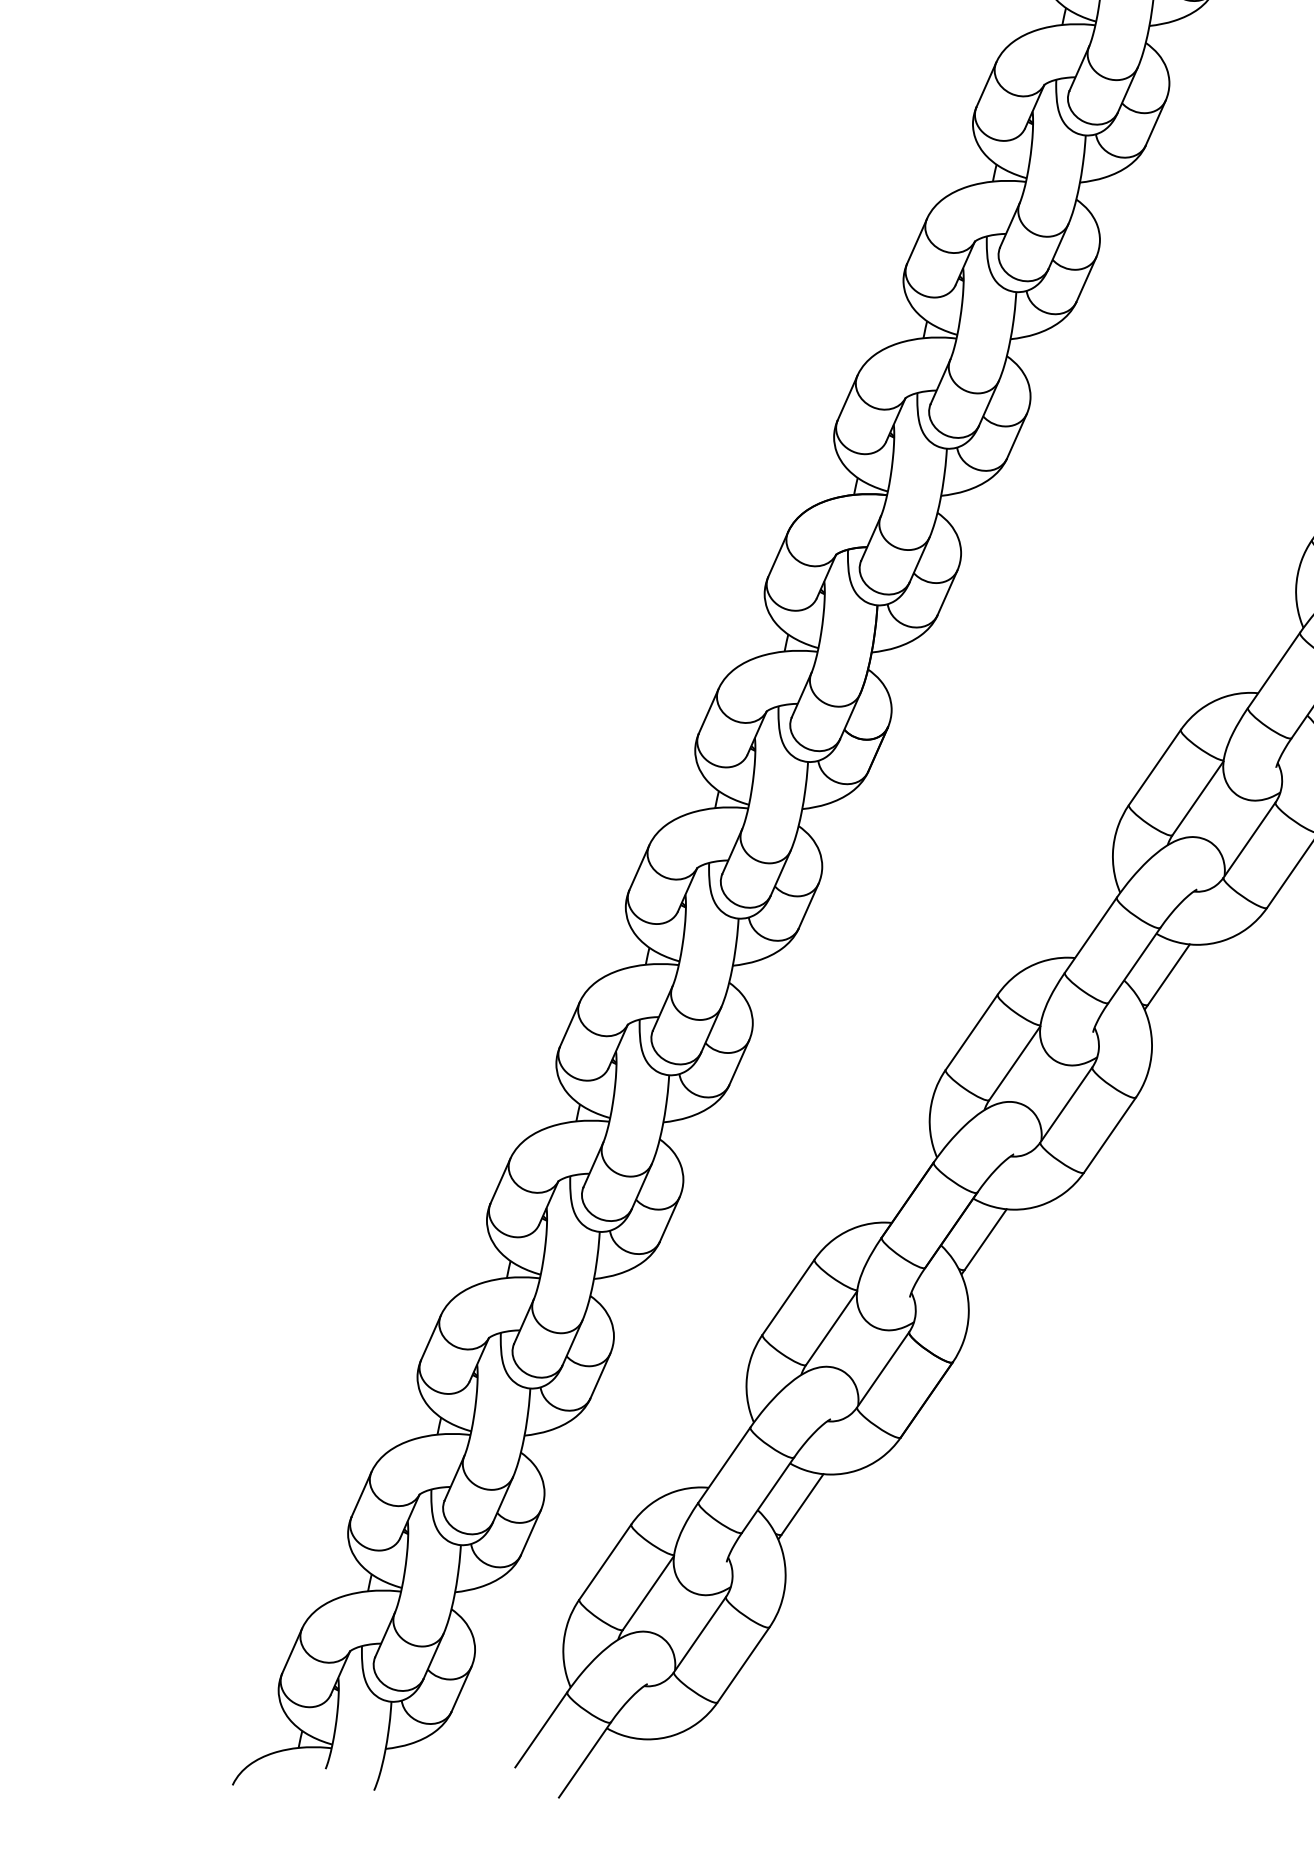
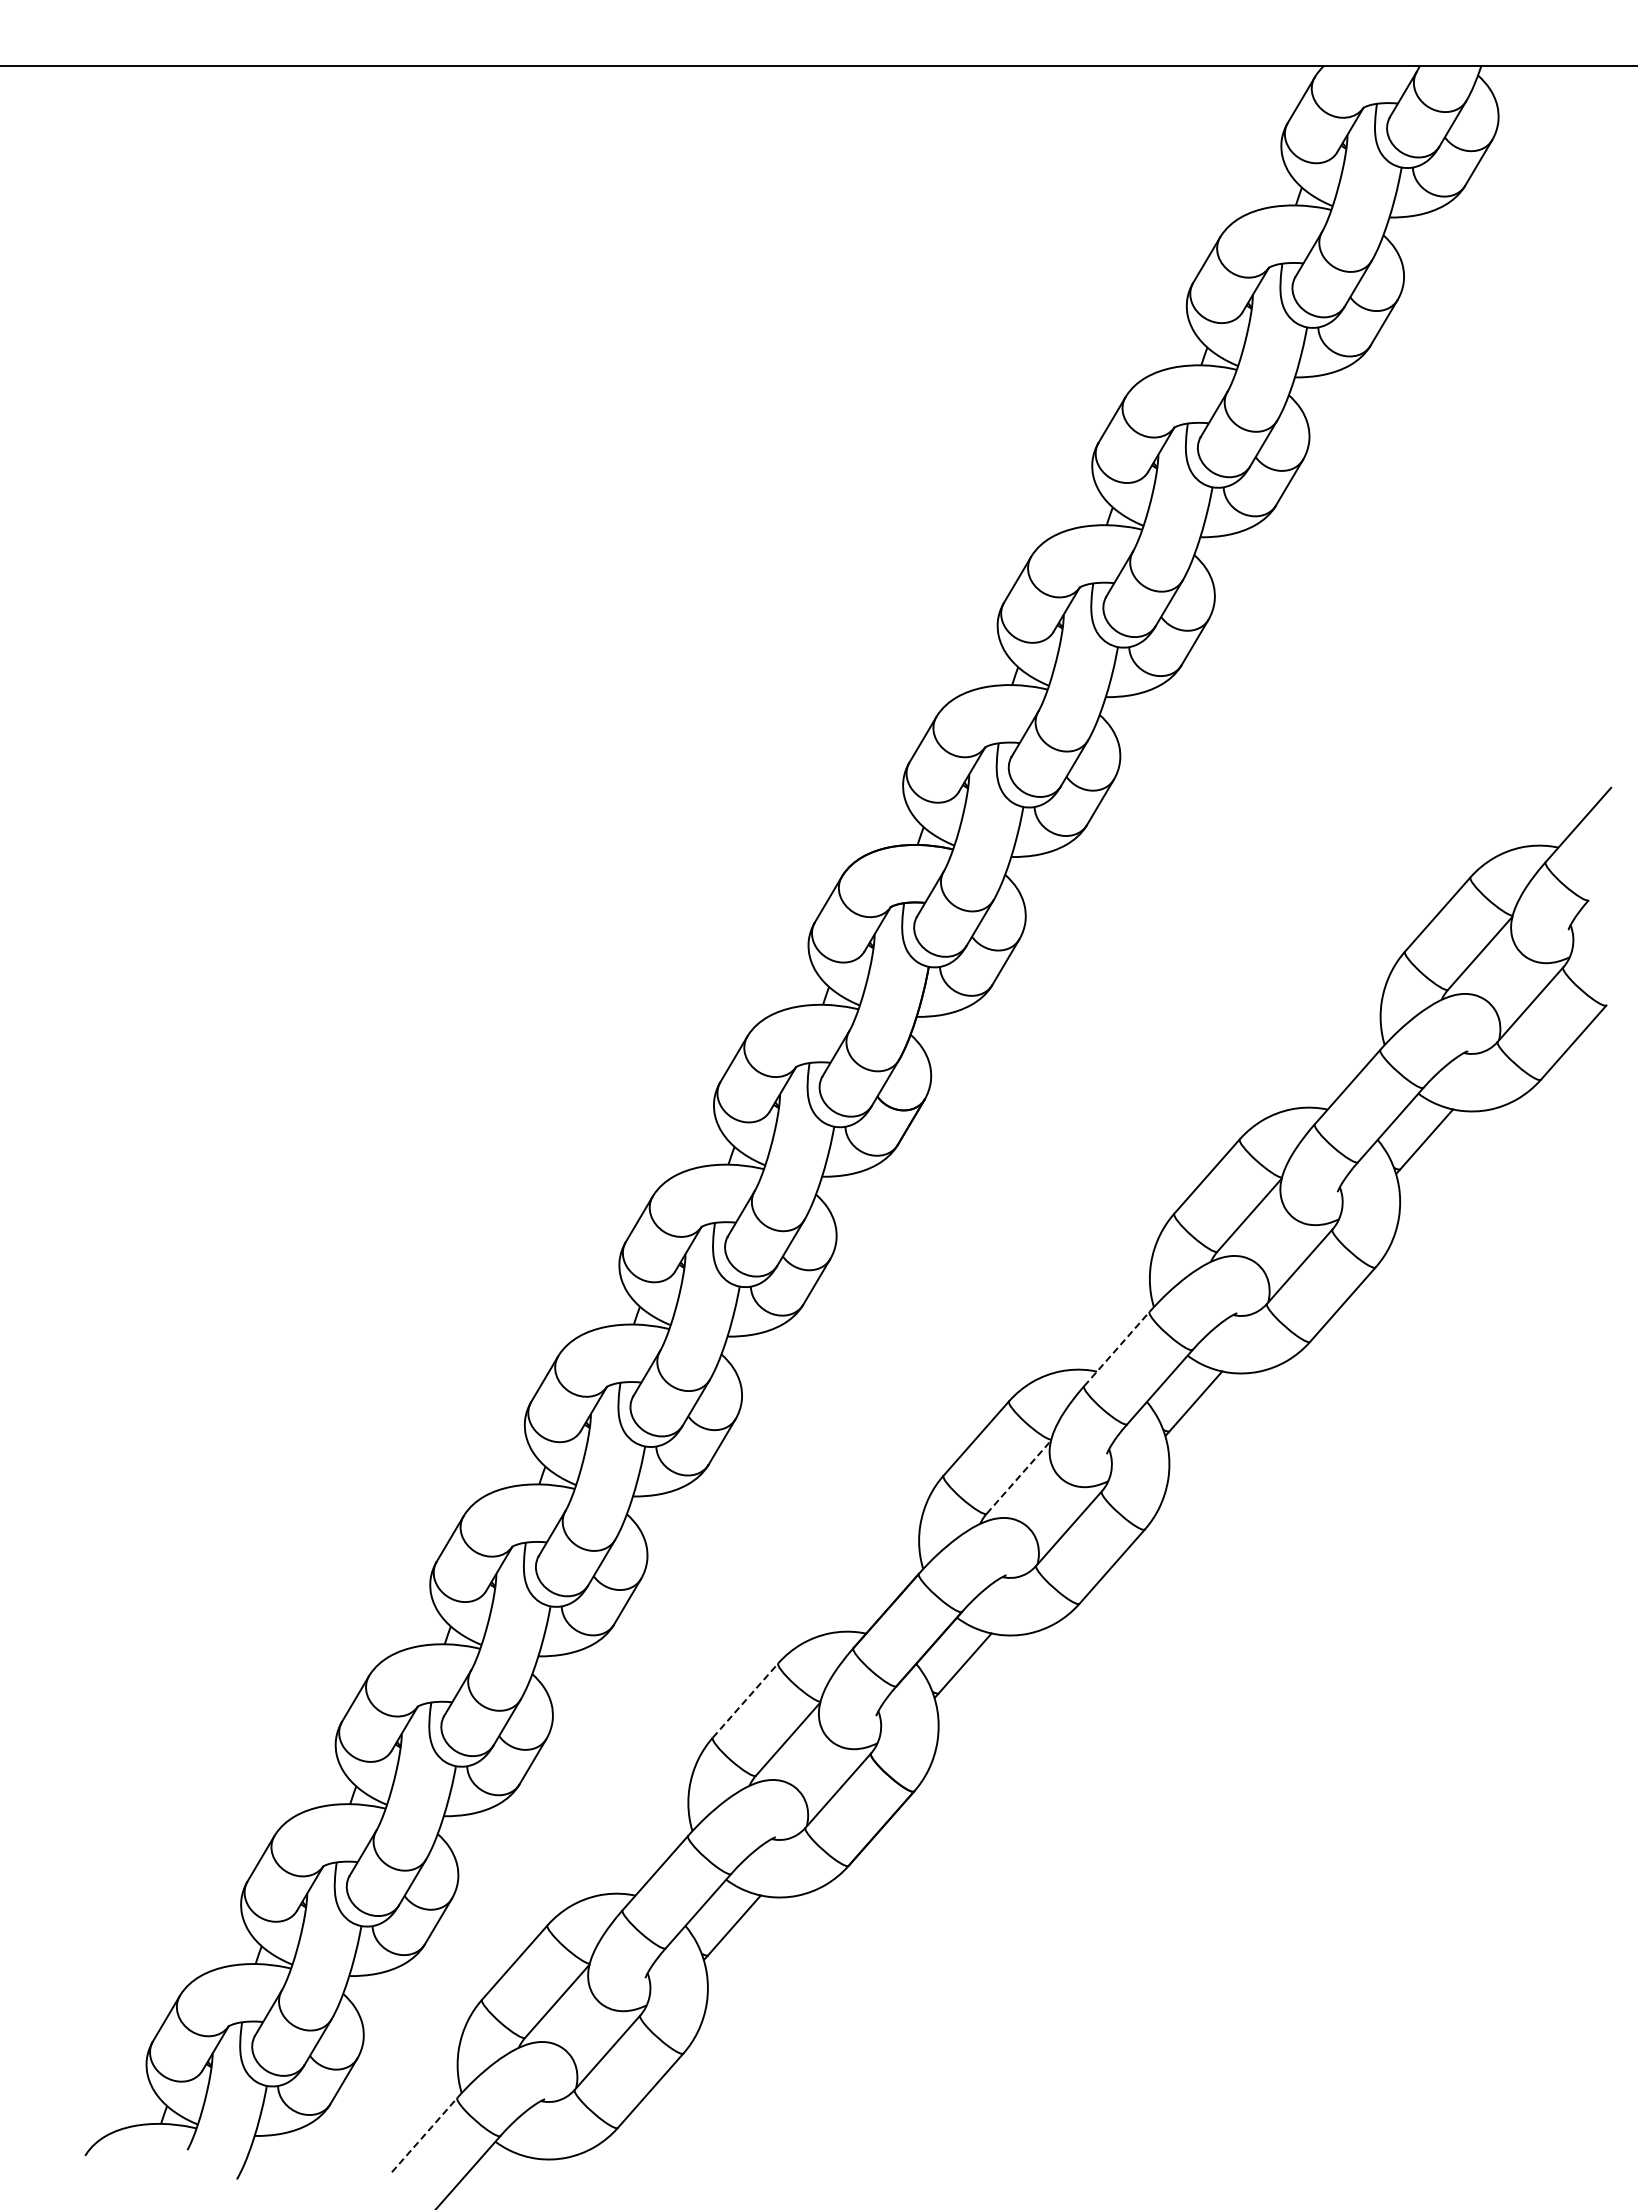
line: (1090, 935) -> (1116, 1349), solid -> dashed
line: (1014, 1063) -> (1018, 1477), solid -> dashed
line: (788, 1297) -> (745, 1700), solid -> dashed
line: (541, 1730) -> (424, 2135), solid -> dashed

